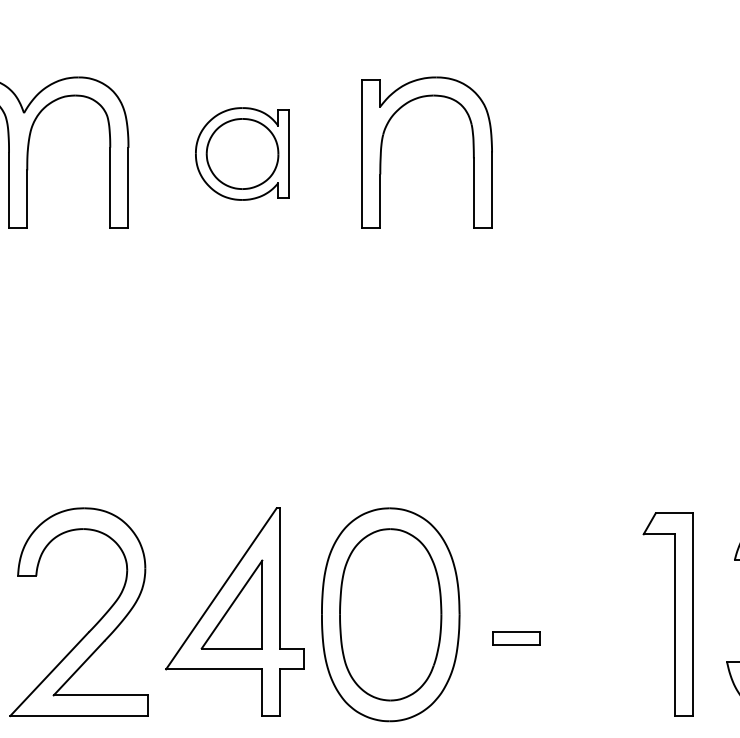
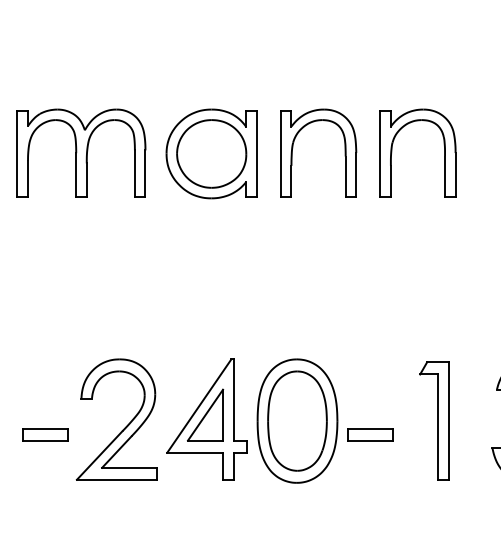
part: (554, 151) -> (392, 152), added
part: (242, 153) -> (211, 153), size x1.67
part: (668, 613) -> (434, 420), moved
part: (516, 637) -> (370, 434), size x1.67

